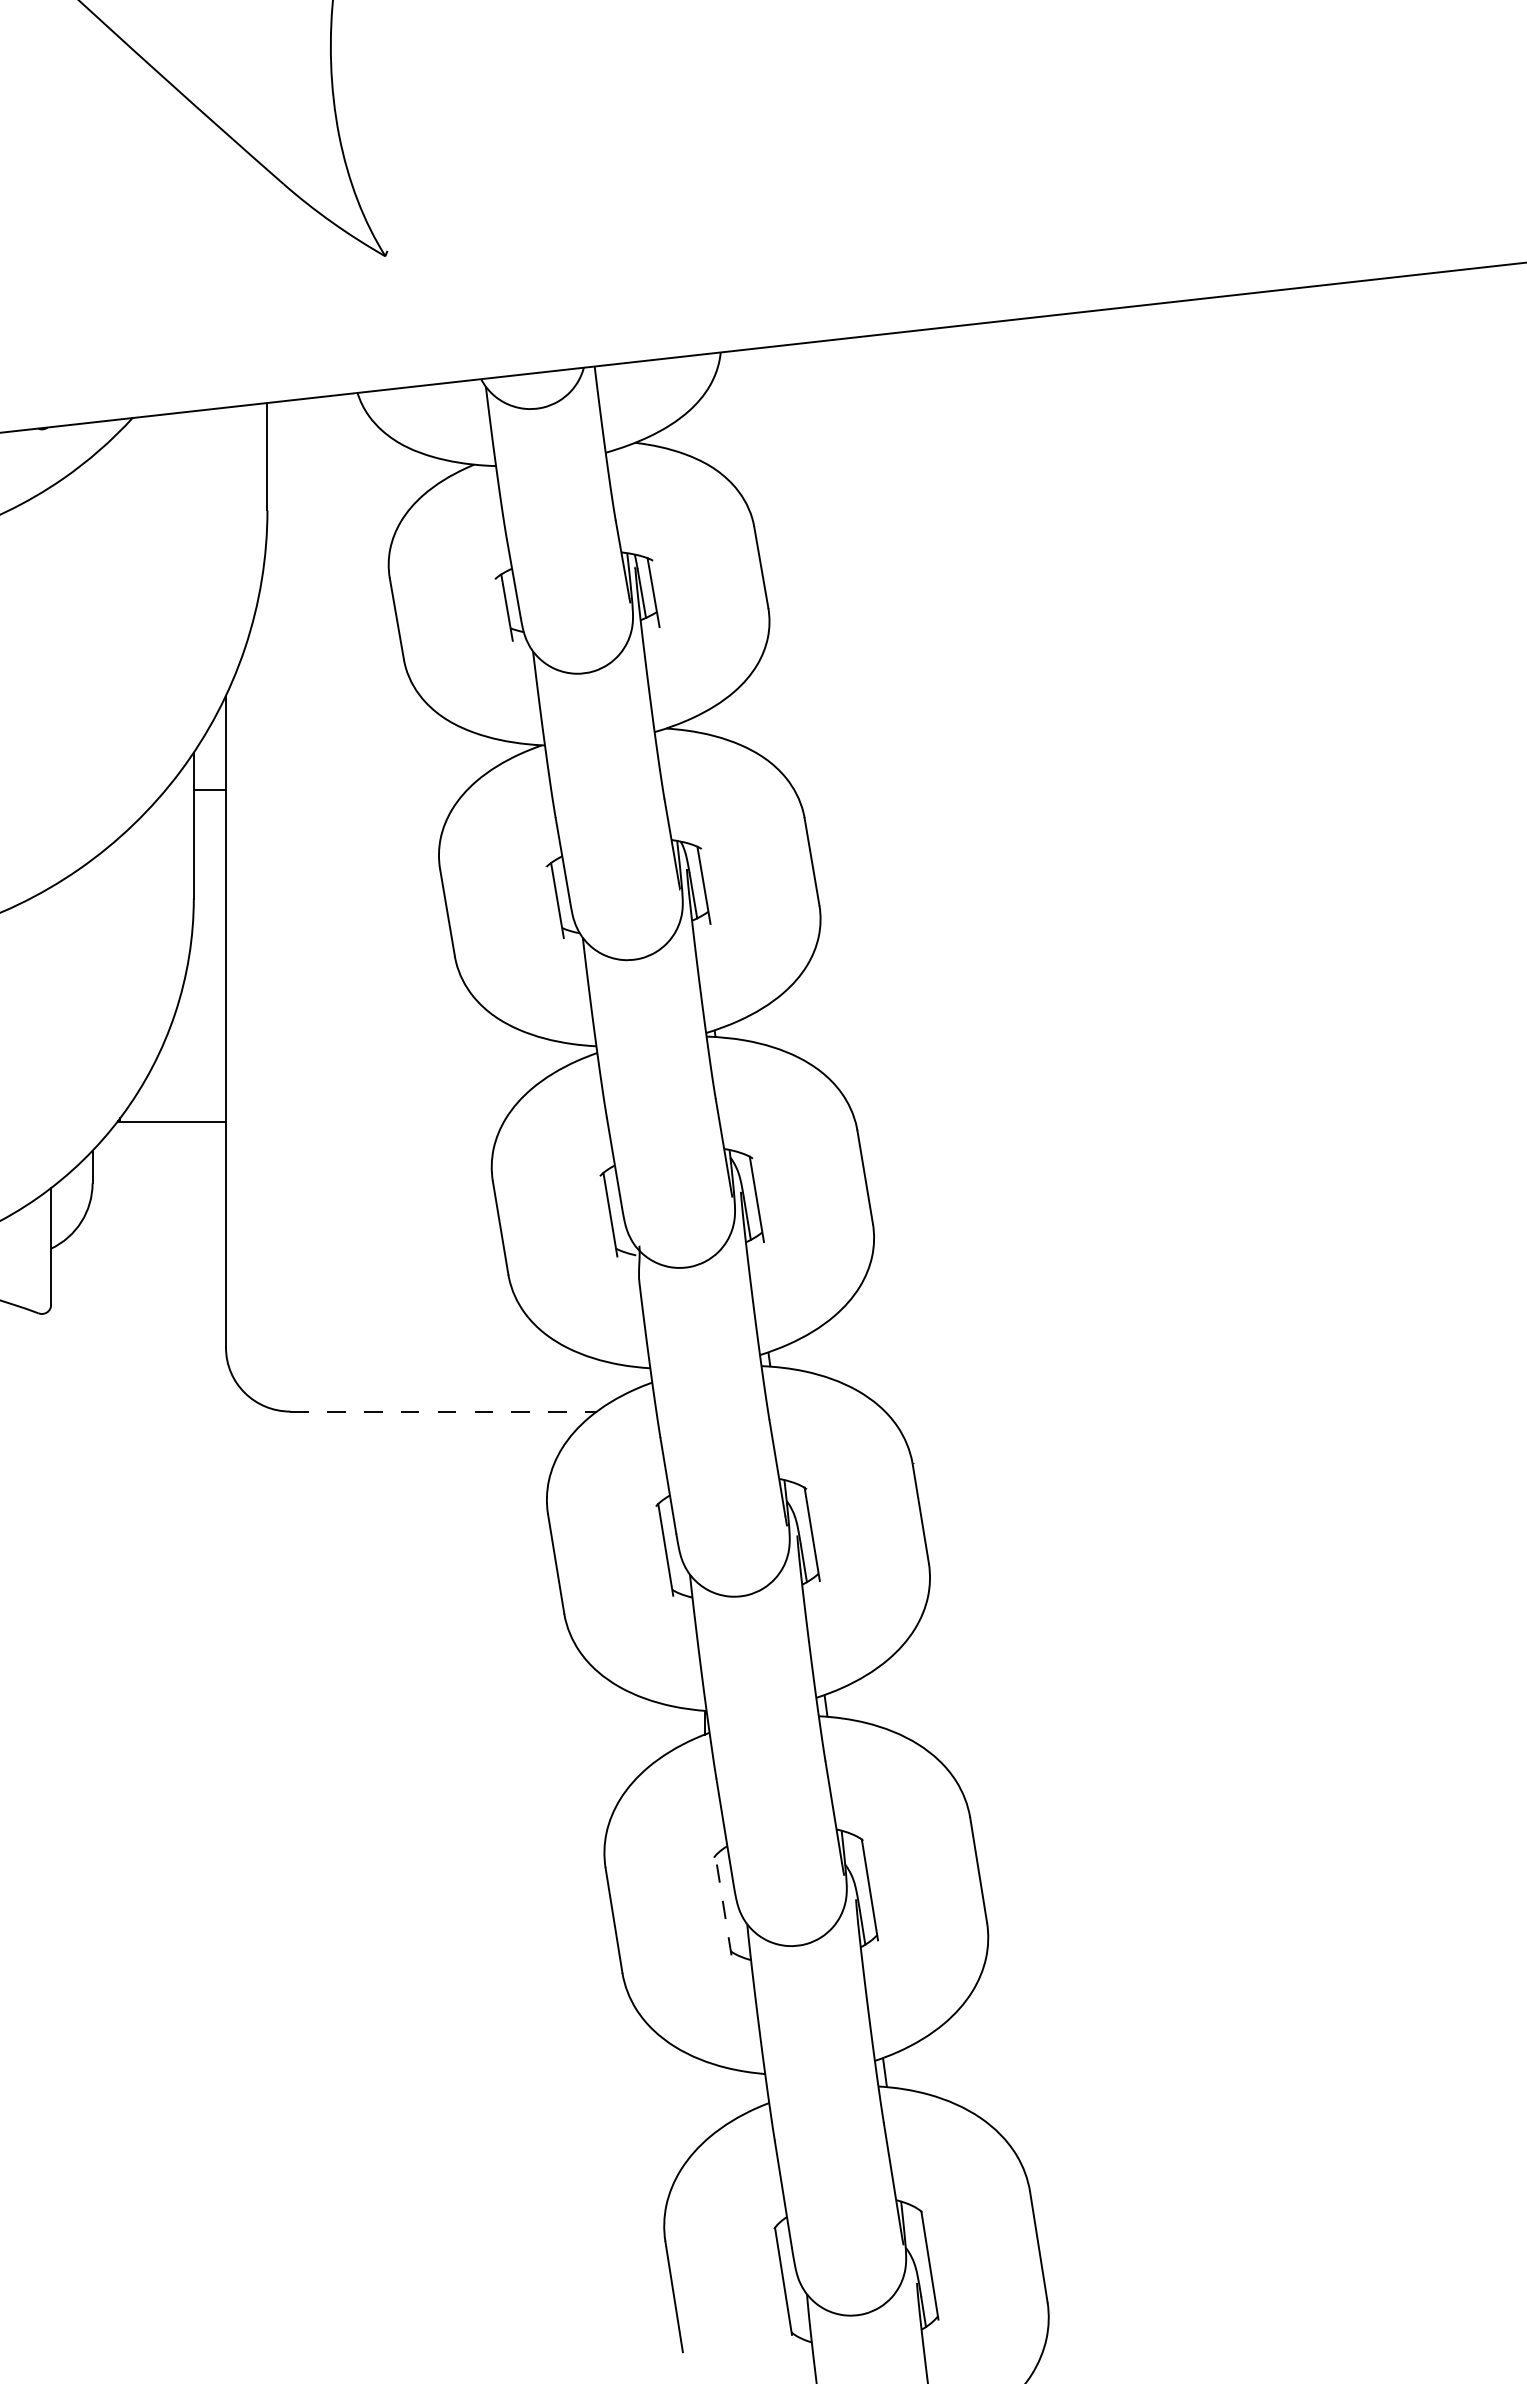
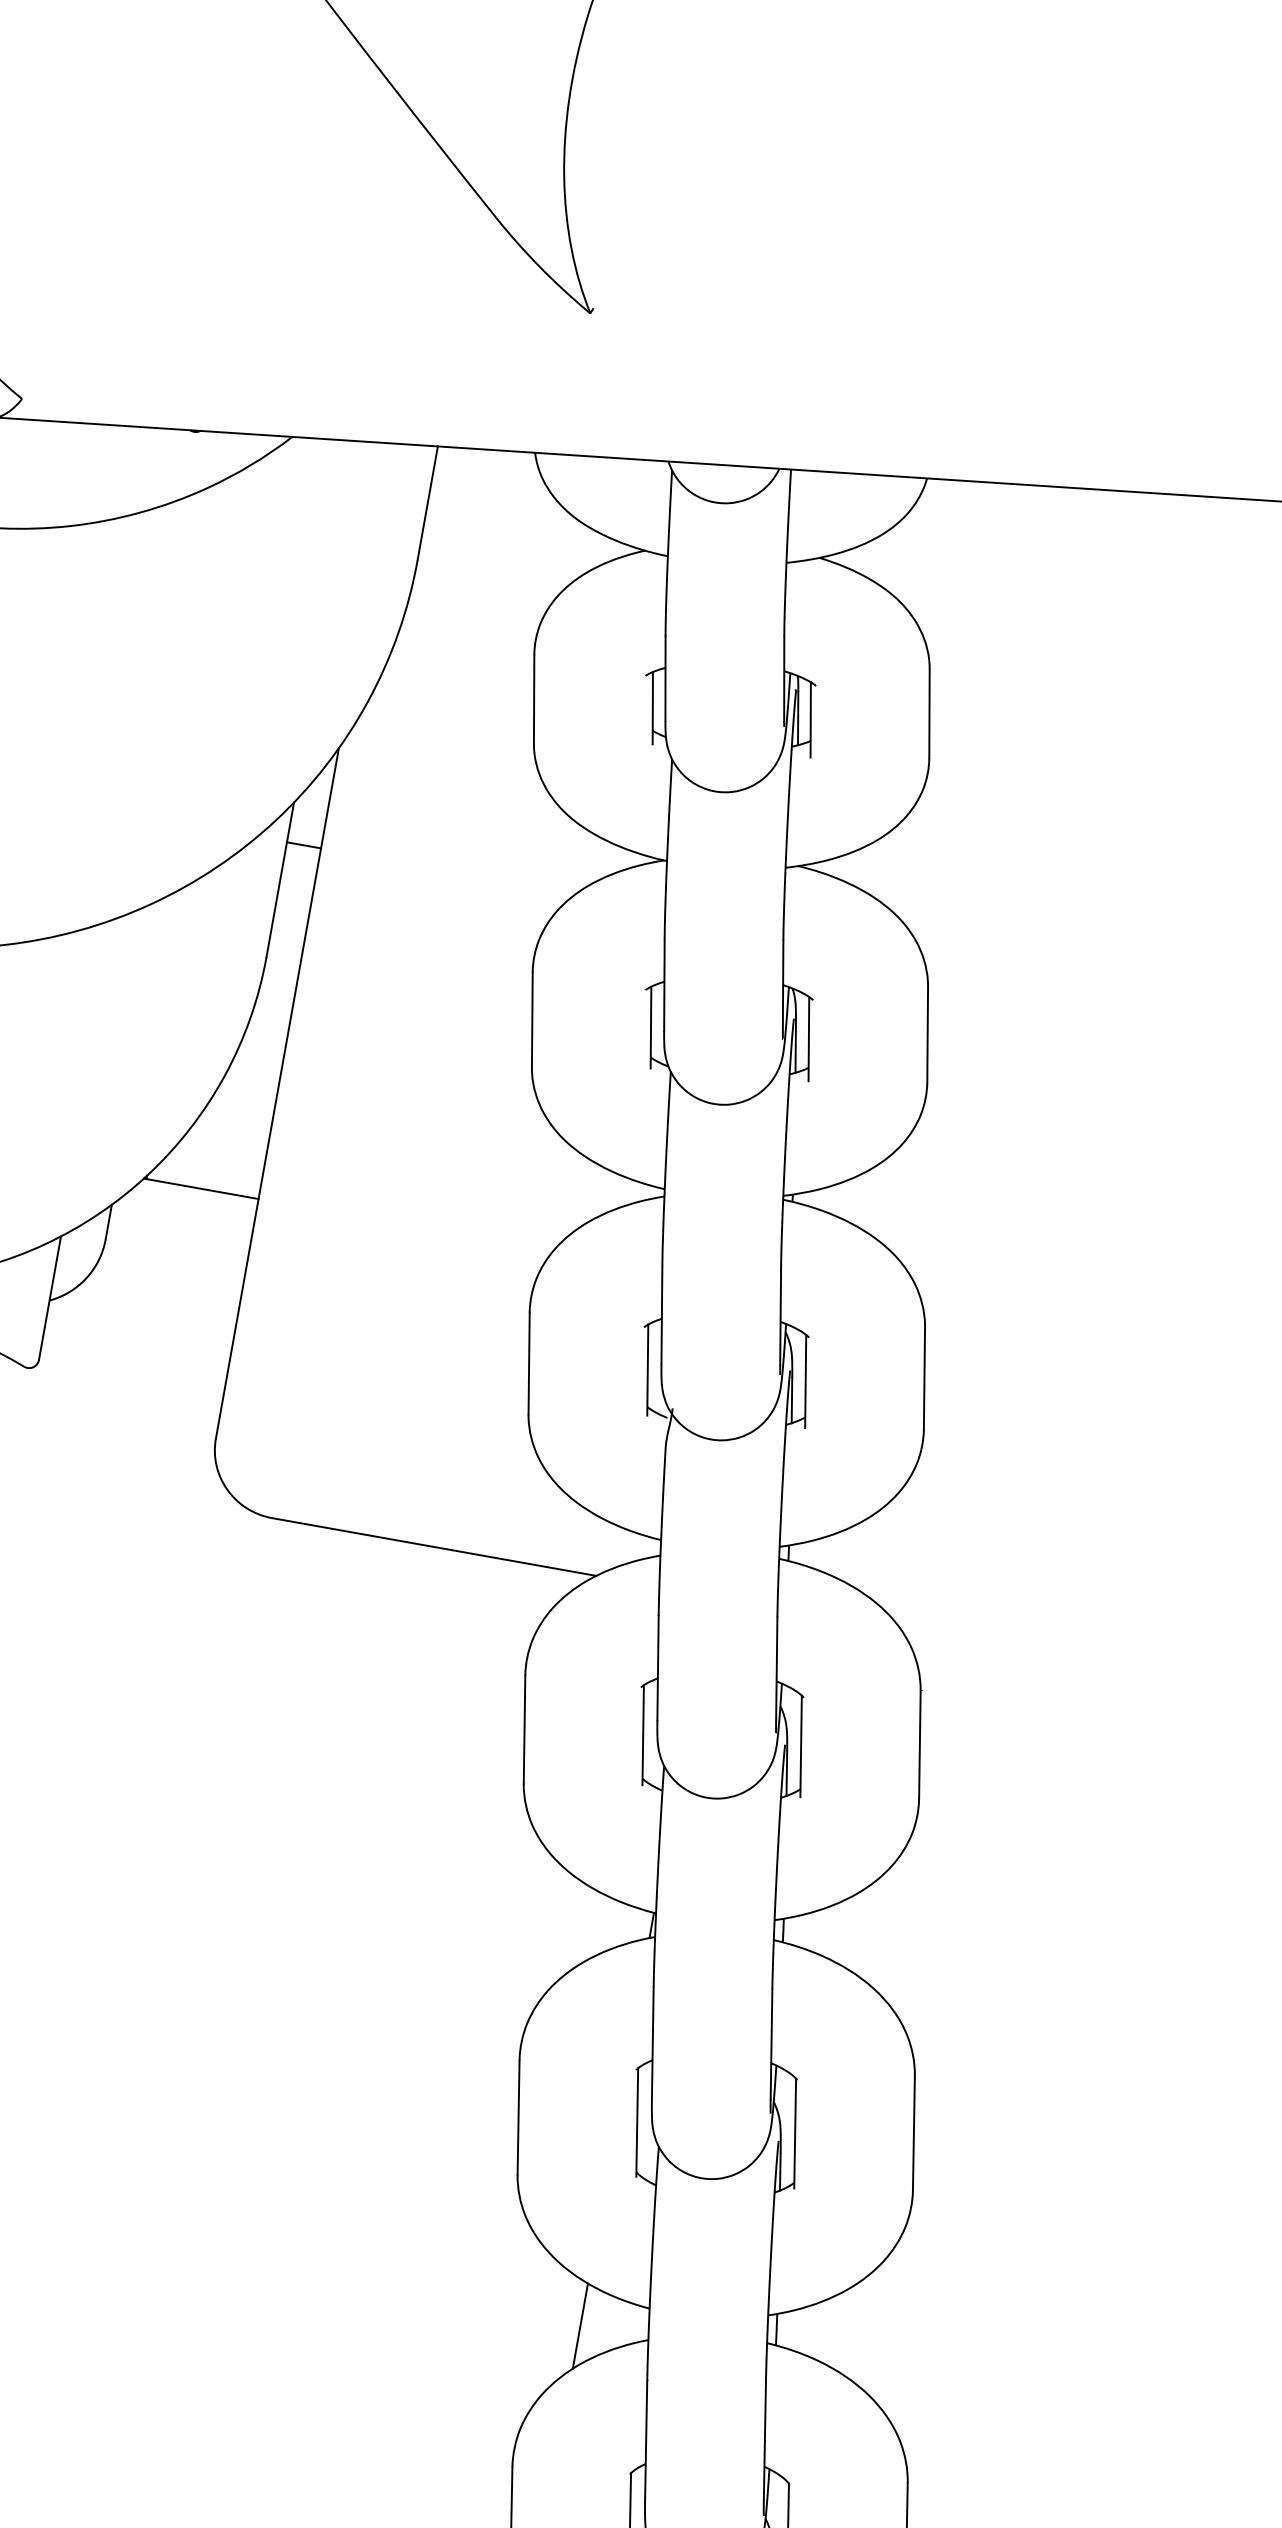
line: (444, 1411) -> (435, 1547), dashed -> solid
line: (723, 1905) -> (637, 2122), dashed -> solid
line: (704, 2101) -> (580, 2326), added

